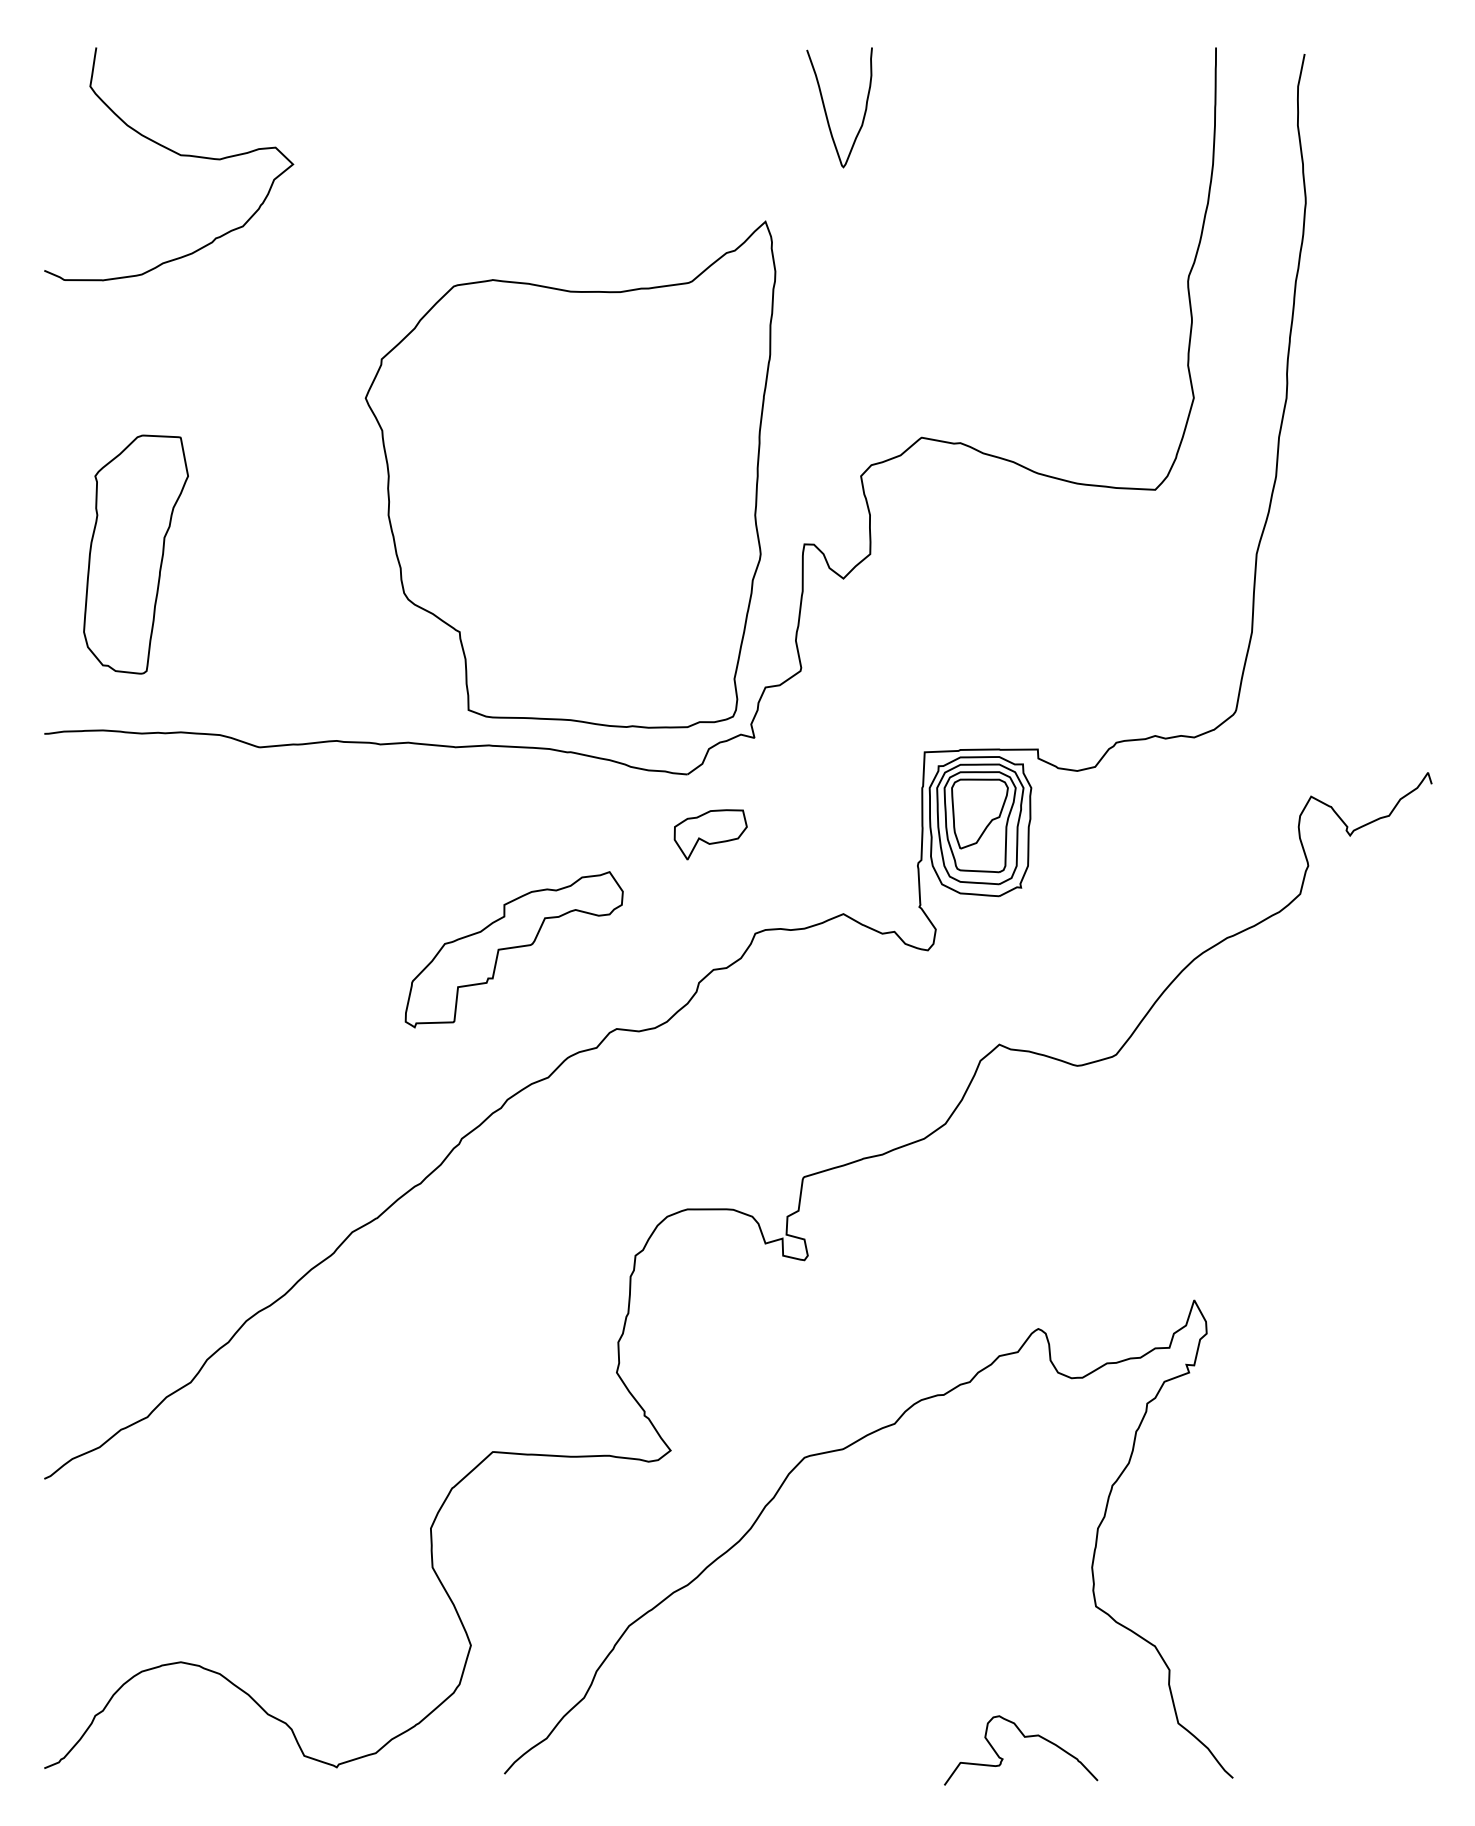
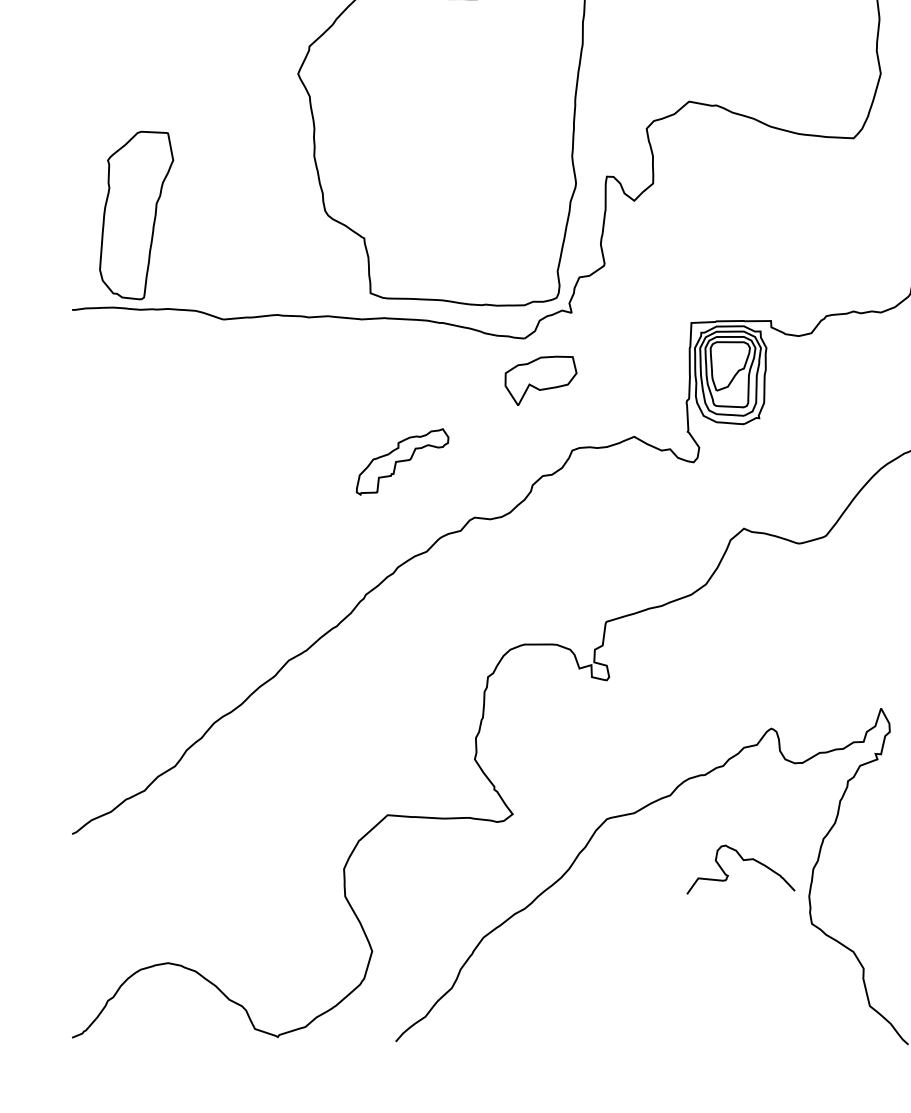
part: (135, 554) -> (136, 215), moved
part: (710, 834) -> (540, 380), size x1.4
part: (513, 949) -> (402, 461), size x0.6
curve: (1024, 1737) -> (743, 860), moved

